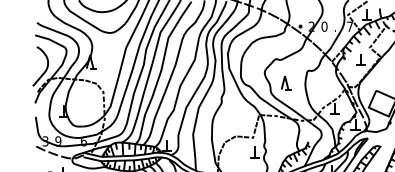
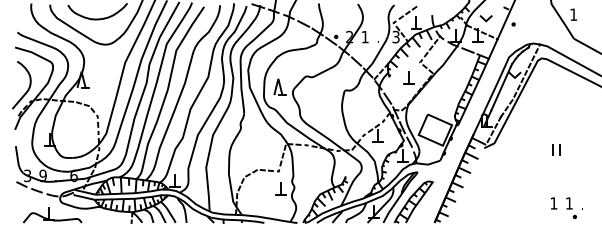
text: (323, 26) -> (364, 36), 0 -> 1
text: (349, 26) -> (395, 36), 7 -> 3
part: (285, 82) -> (279, 86), moved

